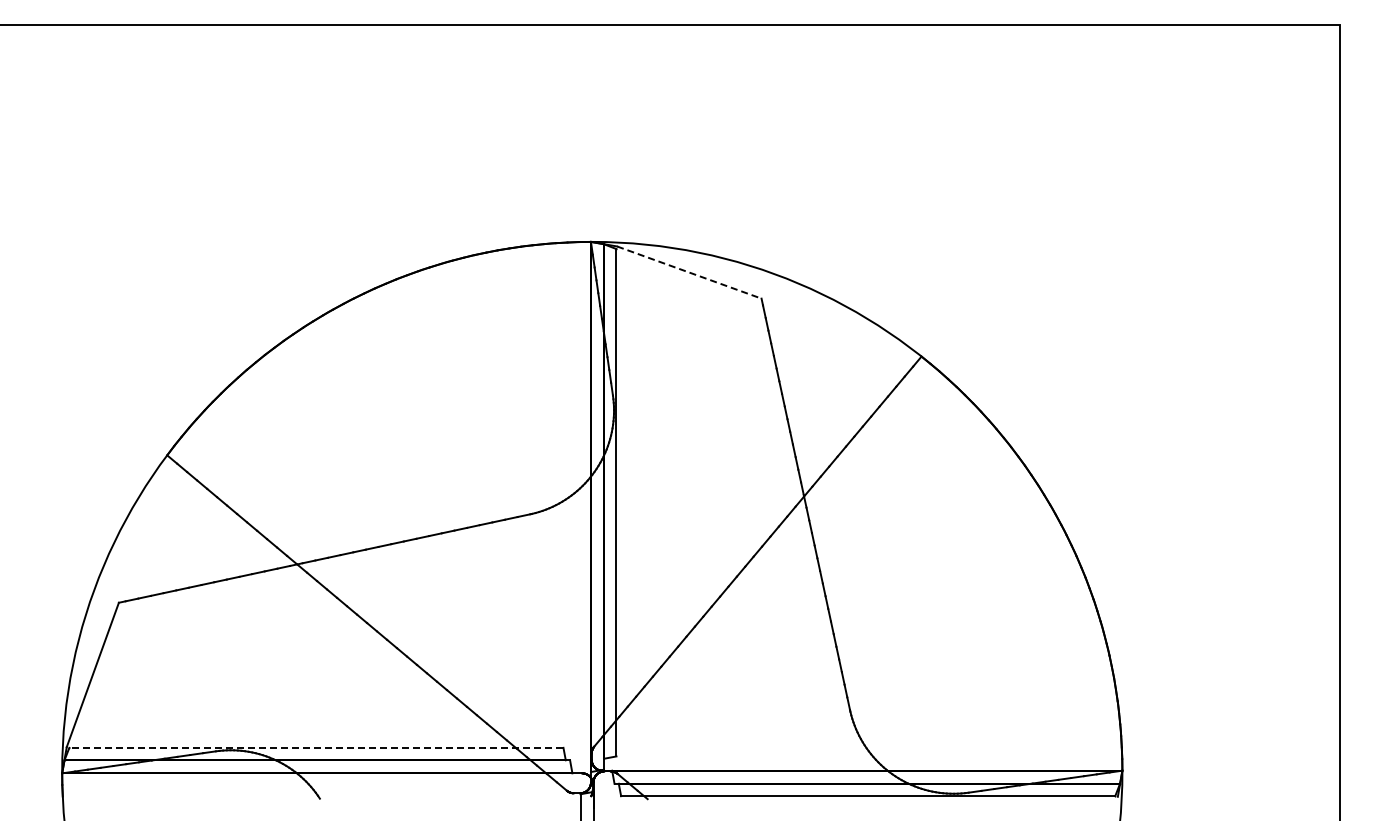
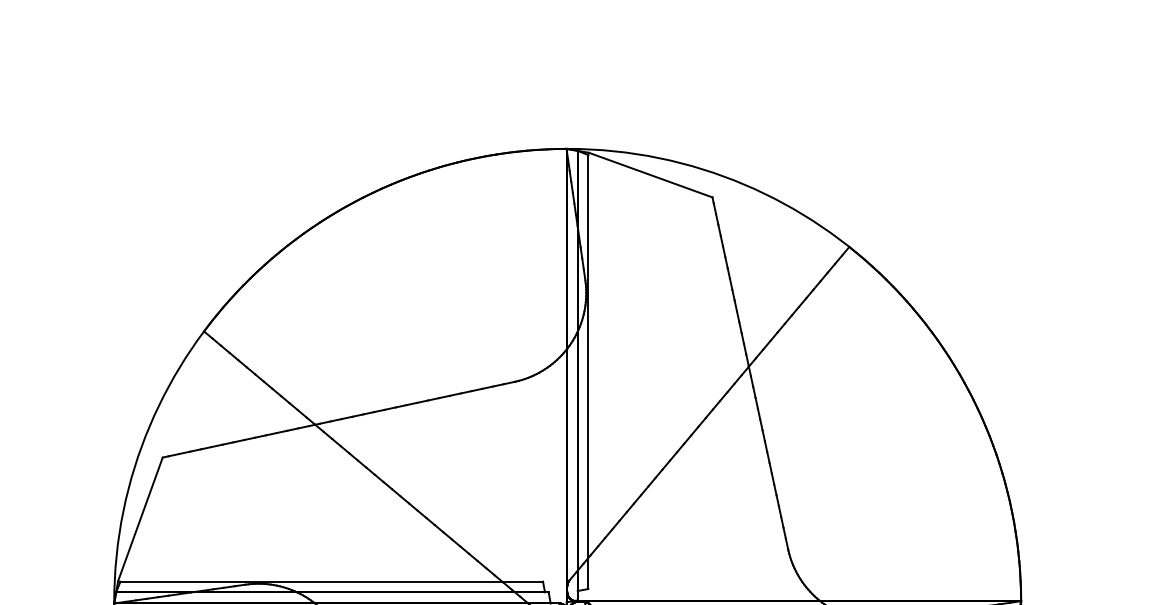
line: (689, 272) -> (650, 175), dashed -> solid
line: (315, 747) -> (330, 581), dashed -> solid

